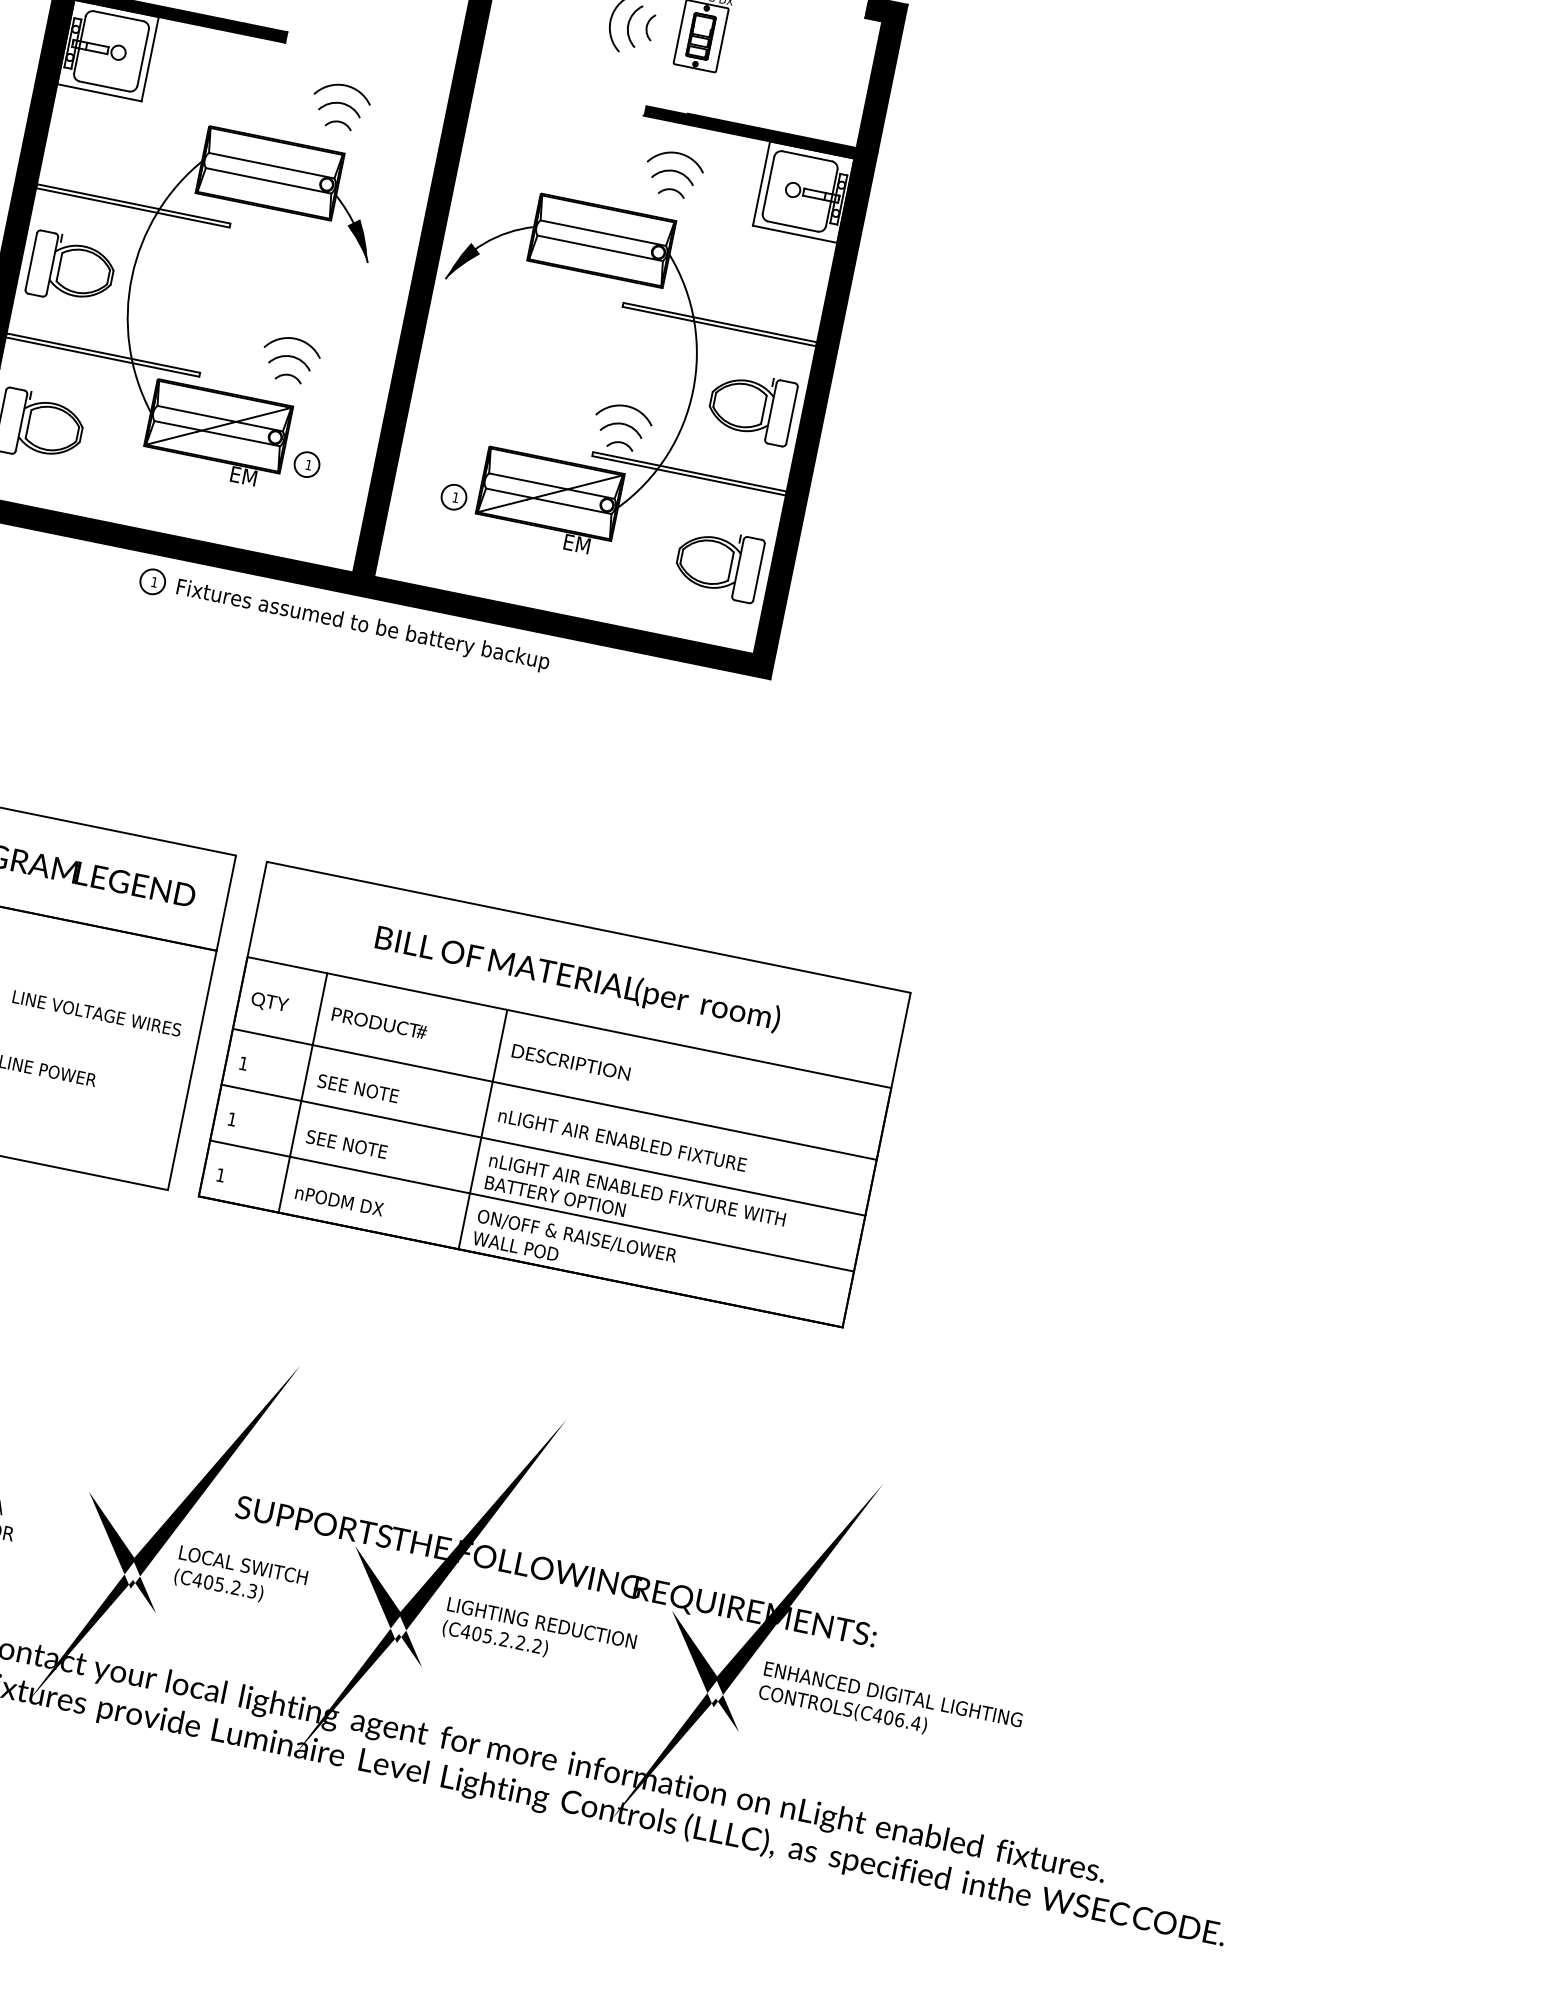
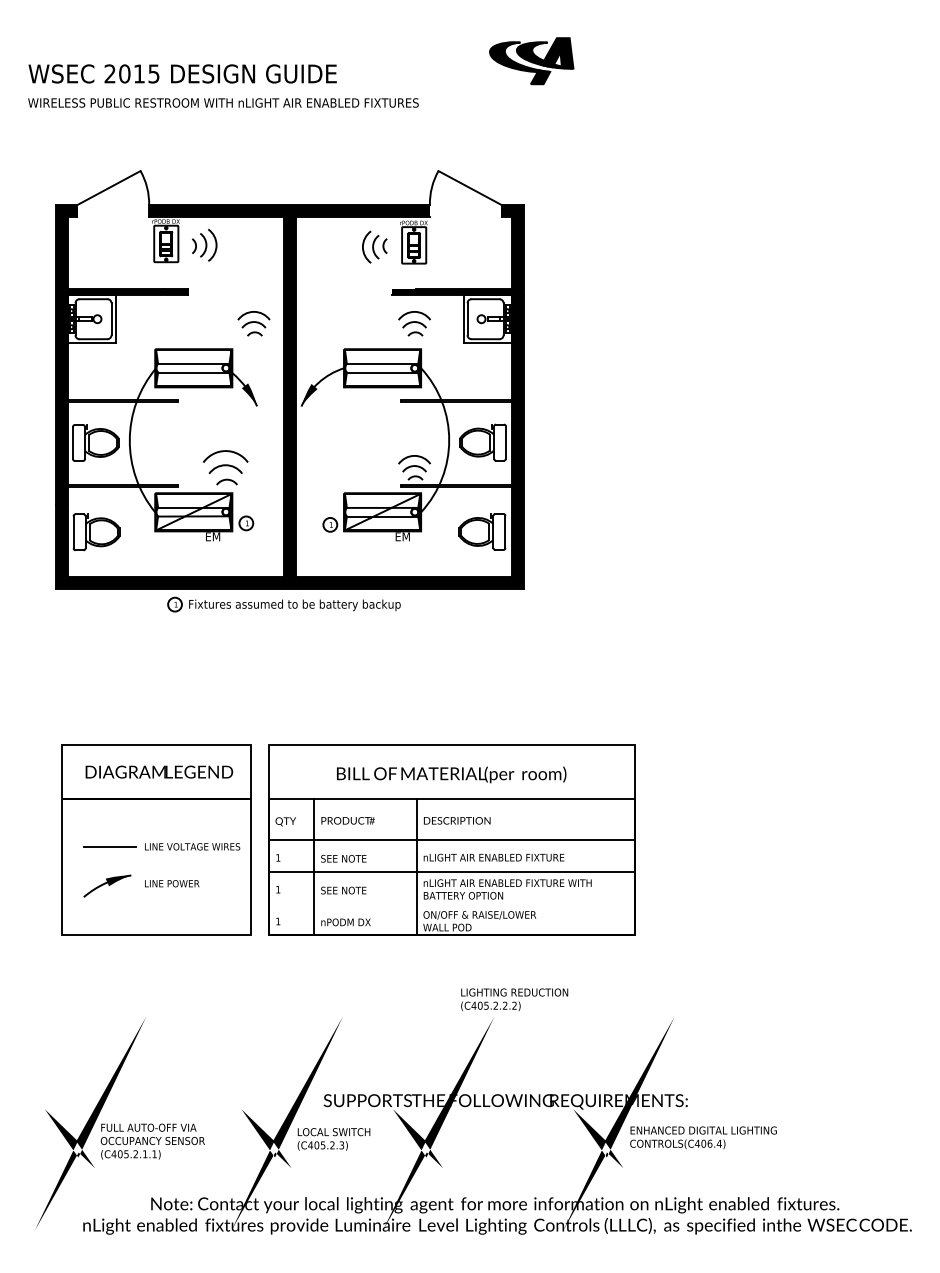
part: (340, 105) -> (253, 323), moved
part: (290, 358) -> (225, 467), size x1.4
line: (531, 1205) -> (451, 903), removed
text: (539, 1635) -> (514, 999), moved

